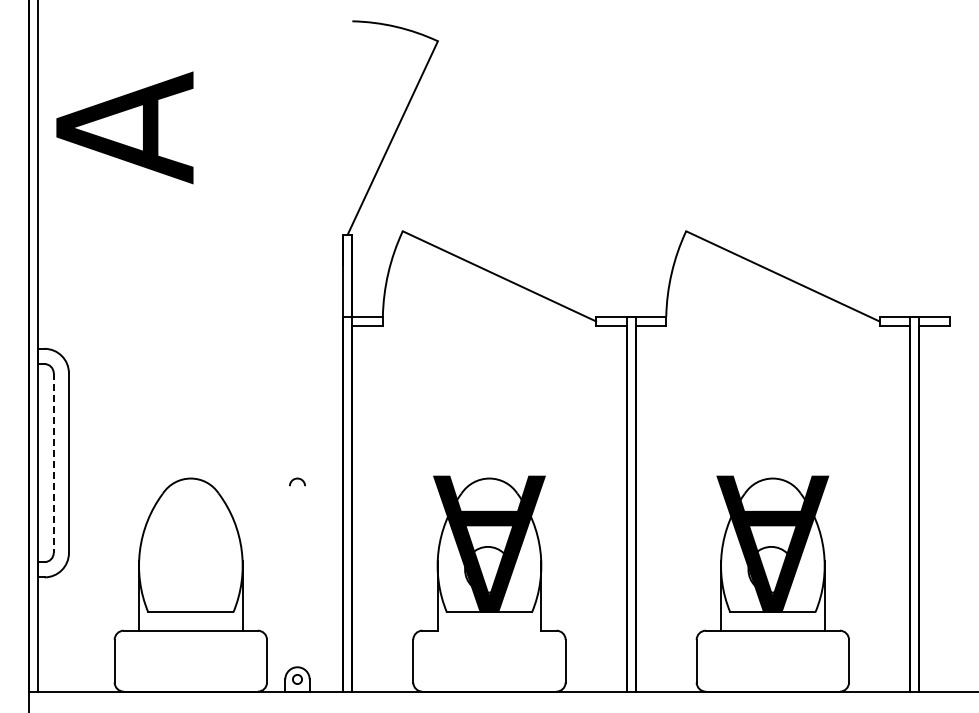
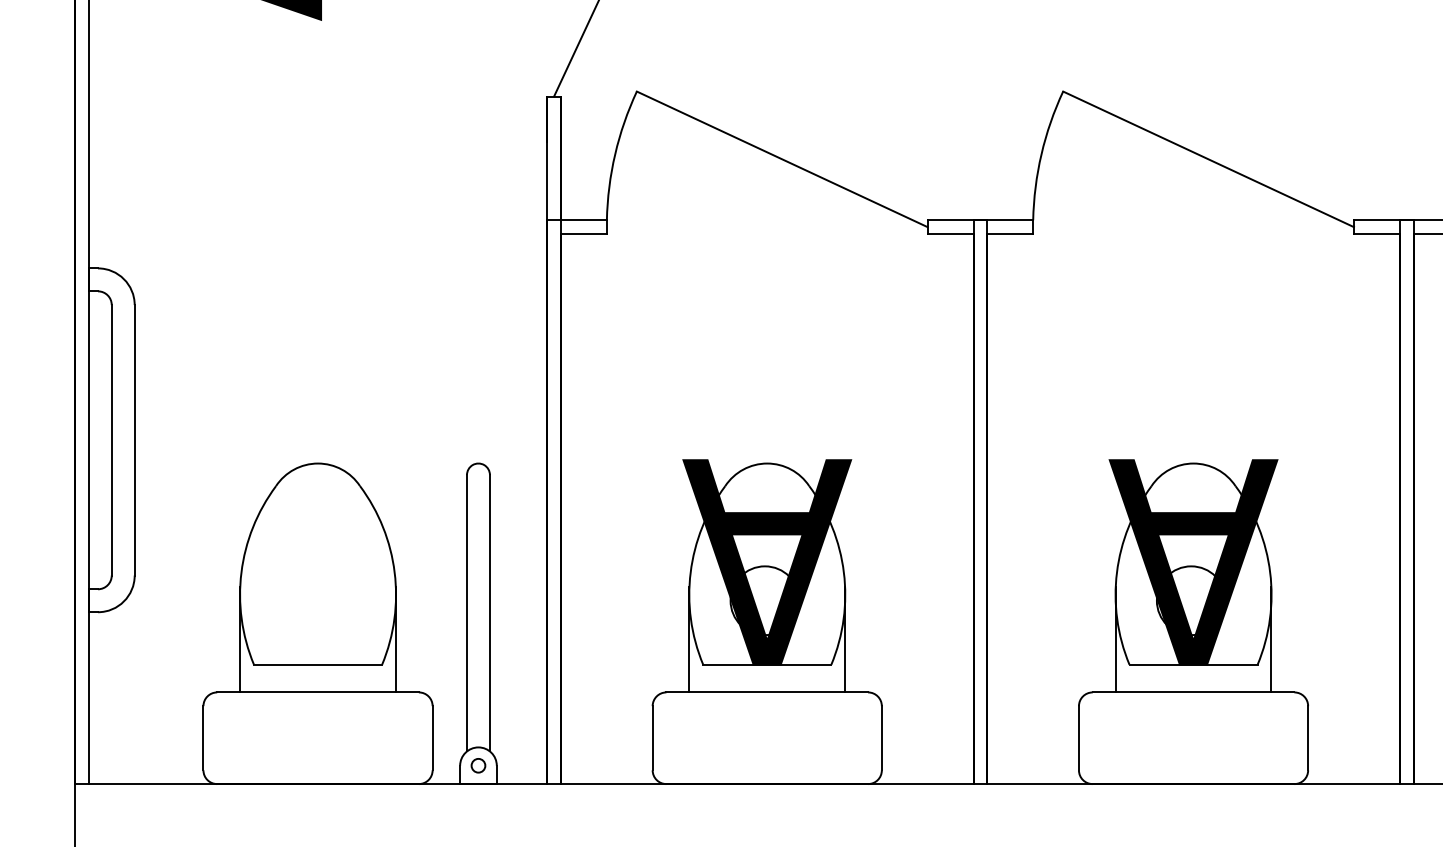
line: (53, 463) -> (111, 440), dashed -> solid
line: (289, 577) -> (466, 612), added
line: (305, 577) -> (490, 612), added
line: (489, 630) -> (767, 692), added

